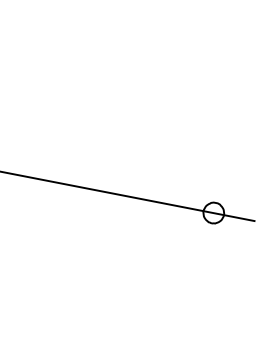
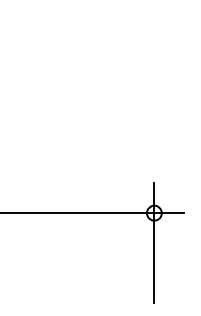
line: (206, 253) -> (154, 242), added

